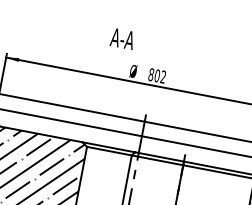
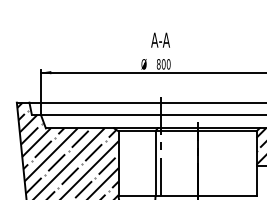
text: (122, 38) -> (160, 39), moved
text: (163, 77) -> (168, 64), 802 -> 800

